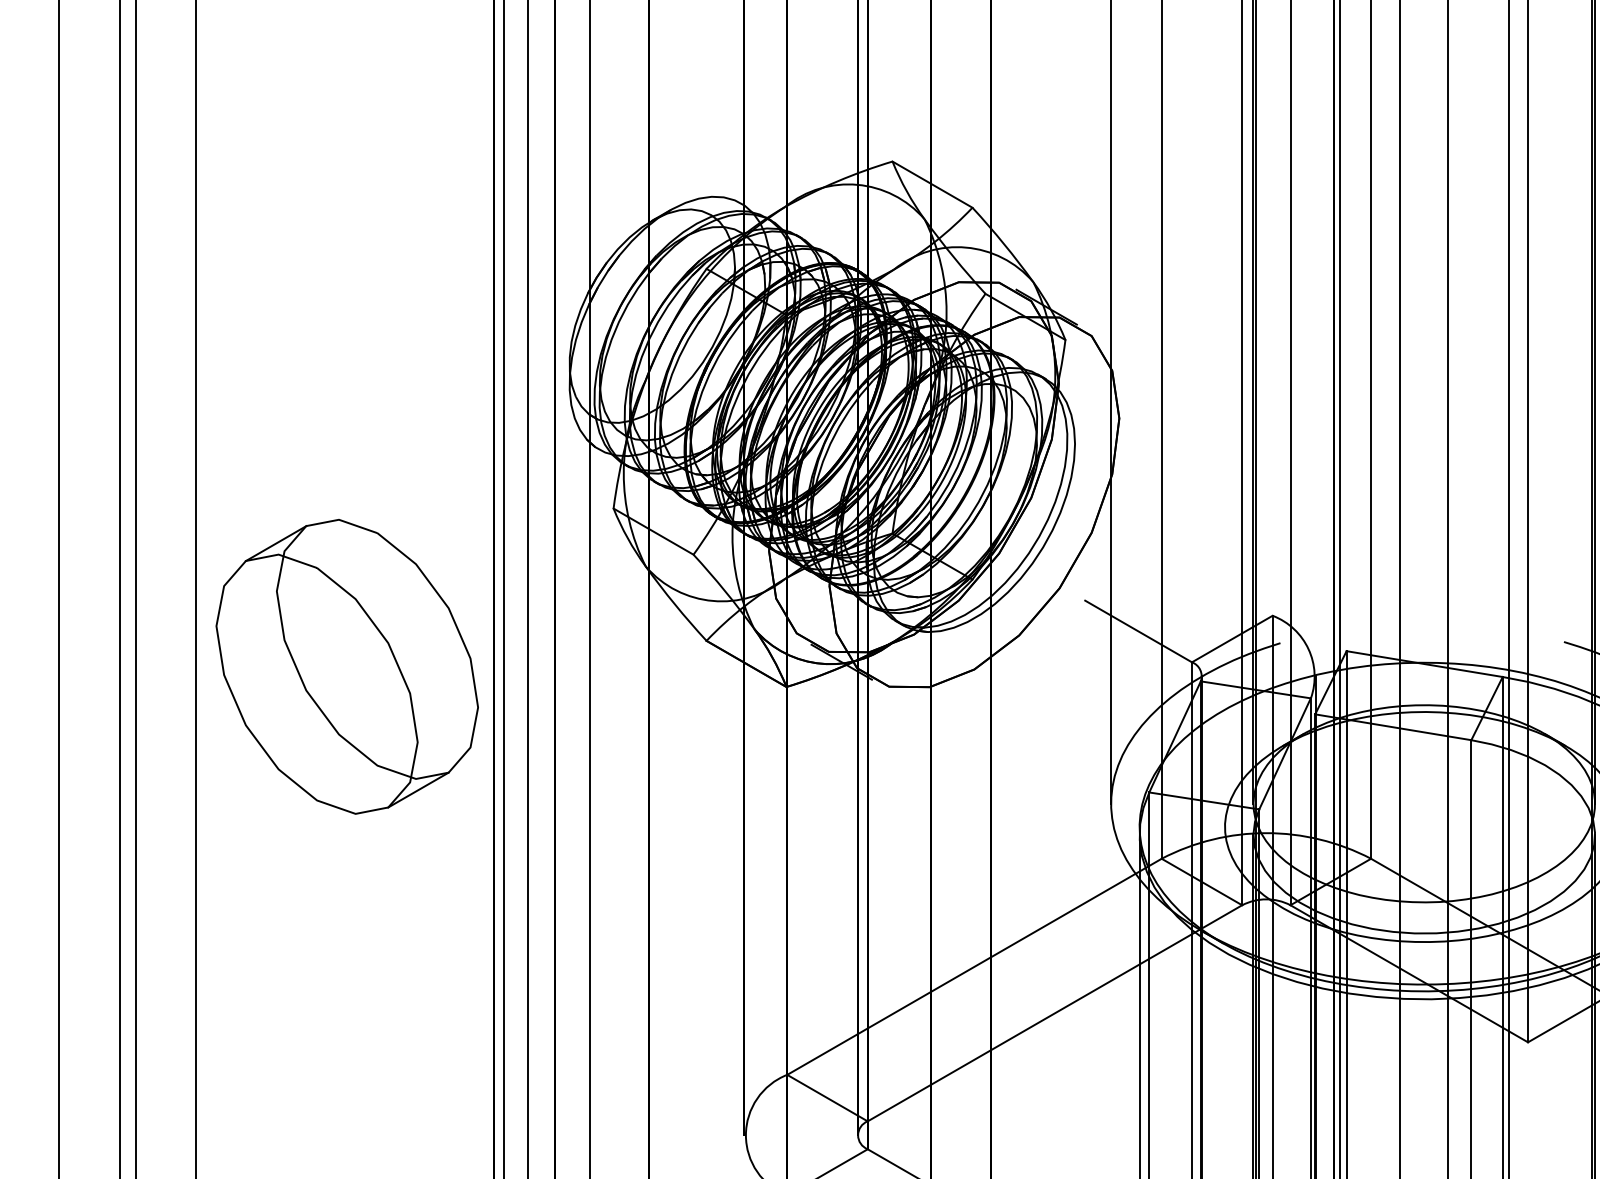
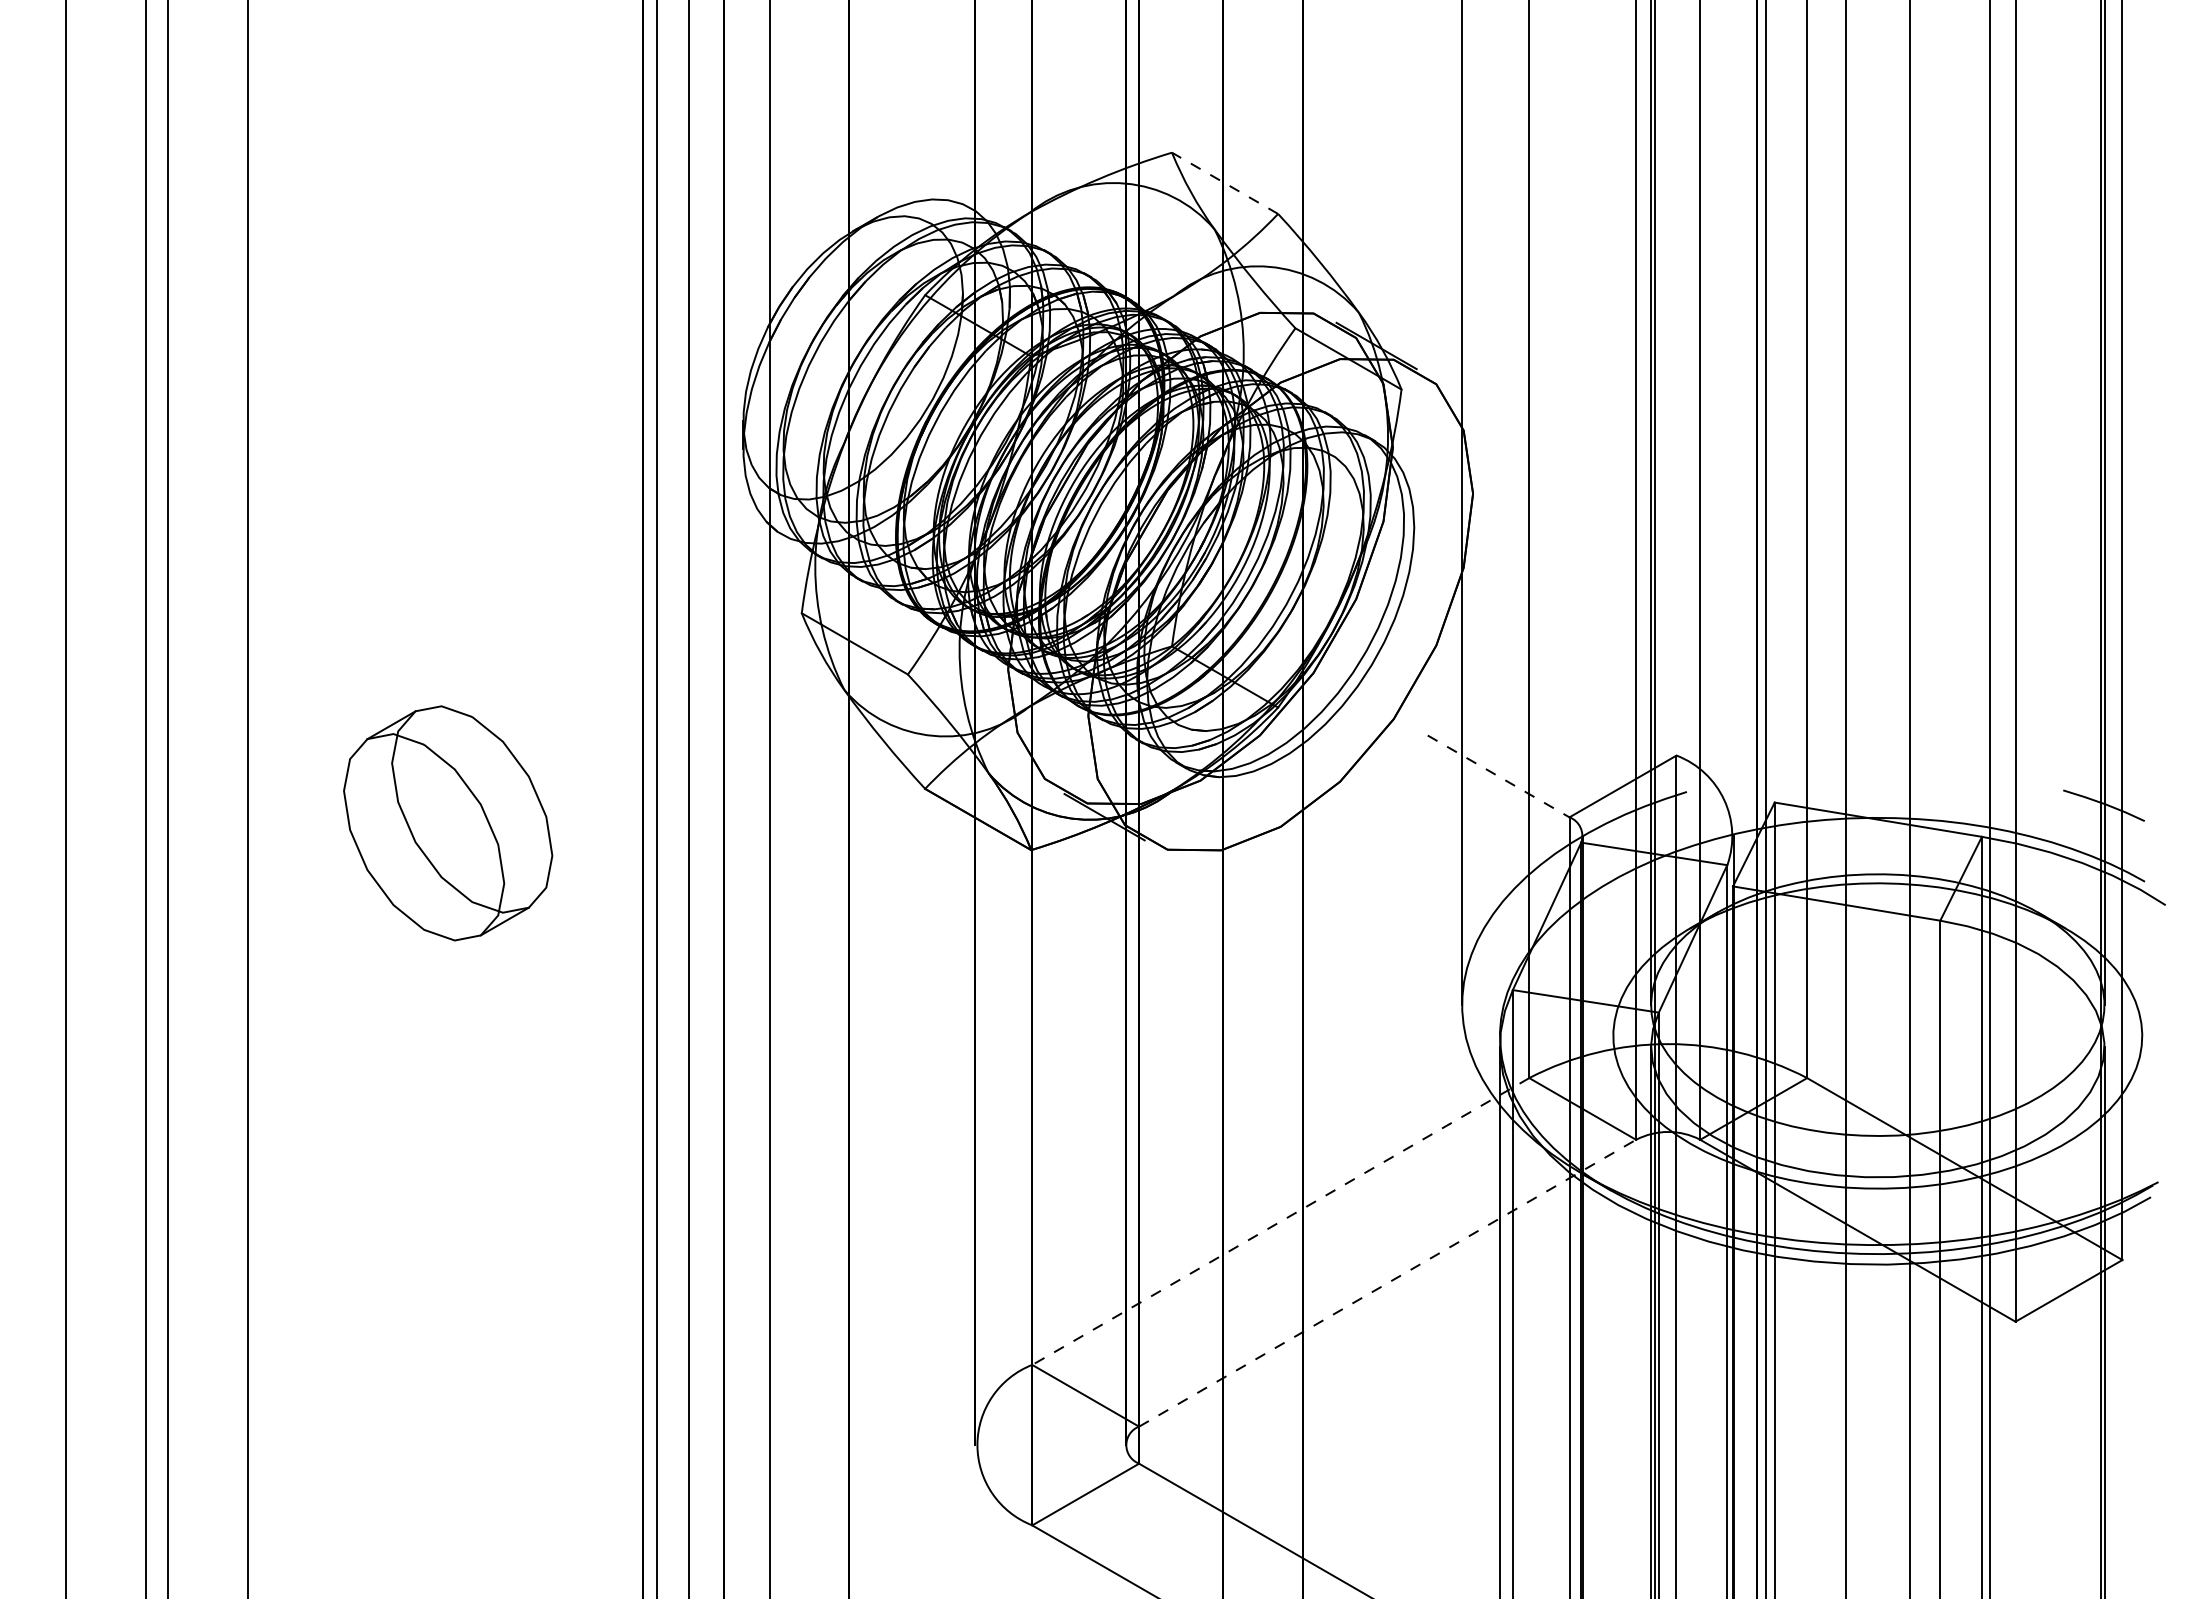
line: (932, 184) -> (1224, 183), solid -> dashed
line: (1138, 631) -> (1498, 776), solid -> dashed
part: (346, 666) -> (447, 823), size x0.6
line: (974, 966) -> (1280, 1221), solid -> dashed
line: (1054, 1013) -> (1387, 1283), solid -> dashed

